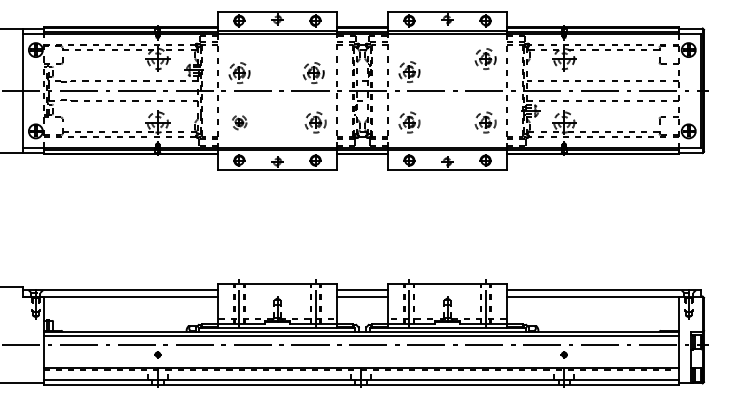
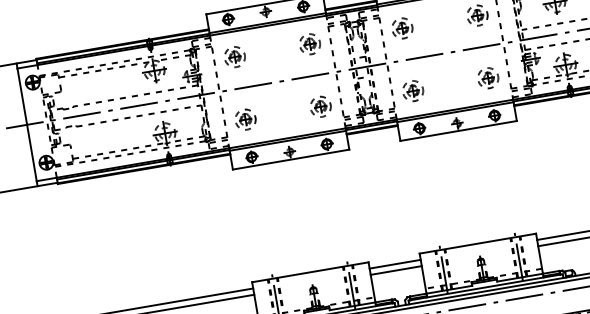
part: (409, 71) -> (402, 27), moved
part: (239, 72) -> (234, 56), moved
part: (313, 72) -> (309, 43), moved
part: (239, 122) -> (245, 119), size x1.43

